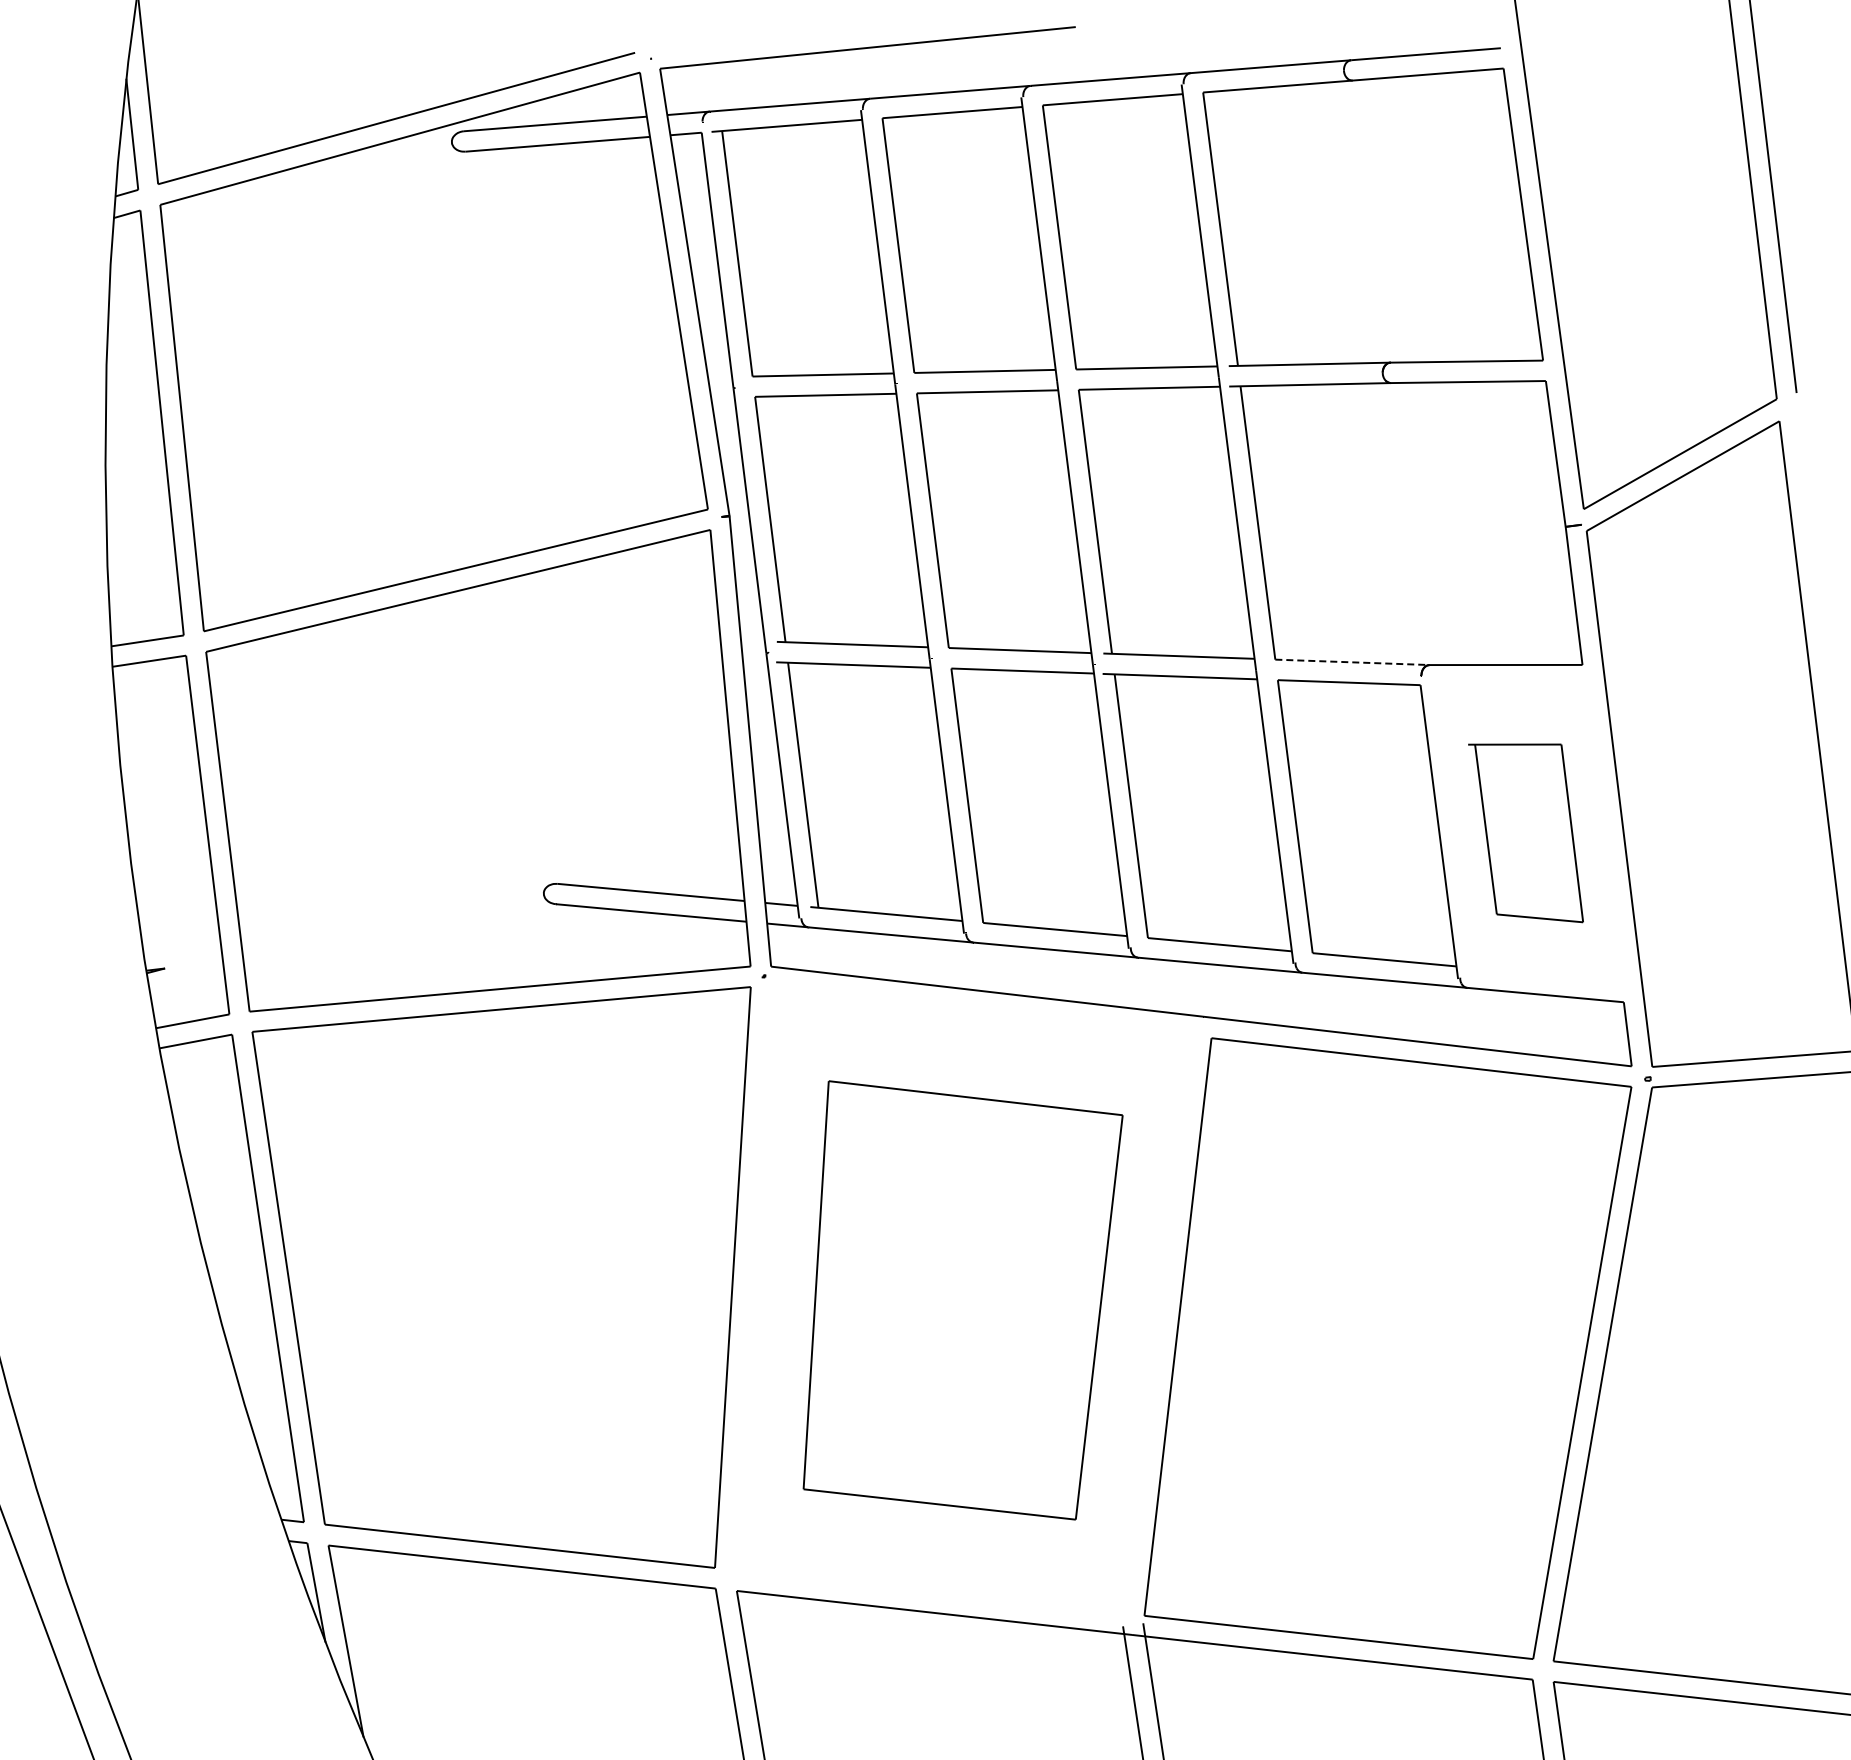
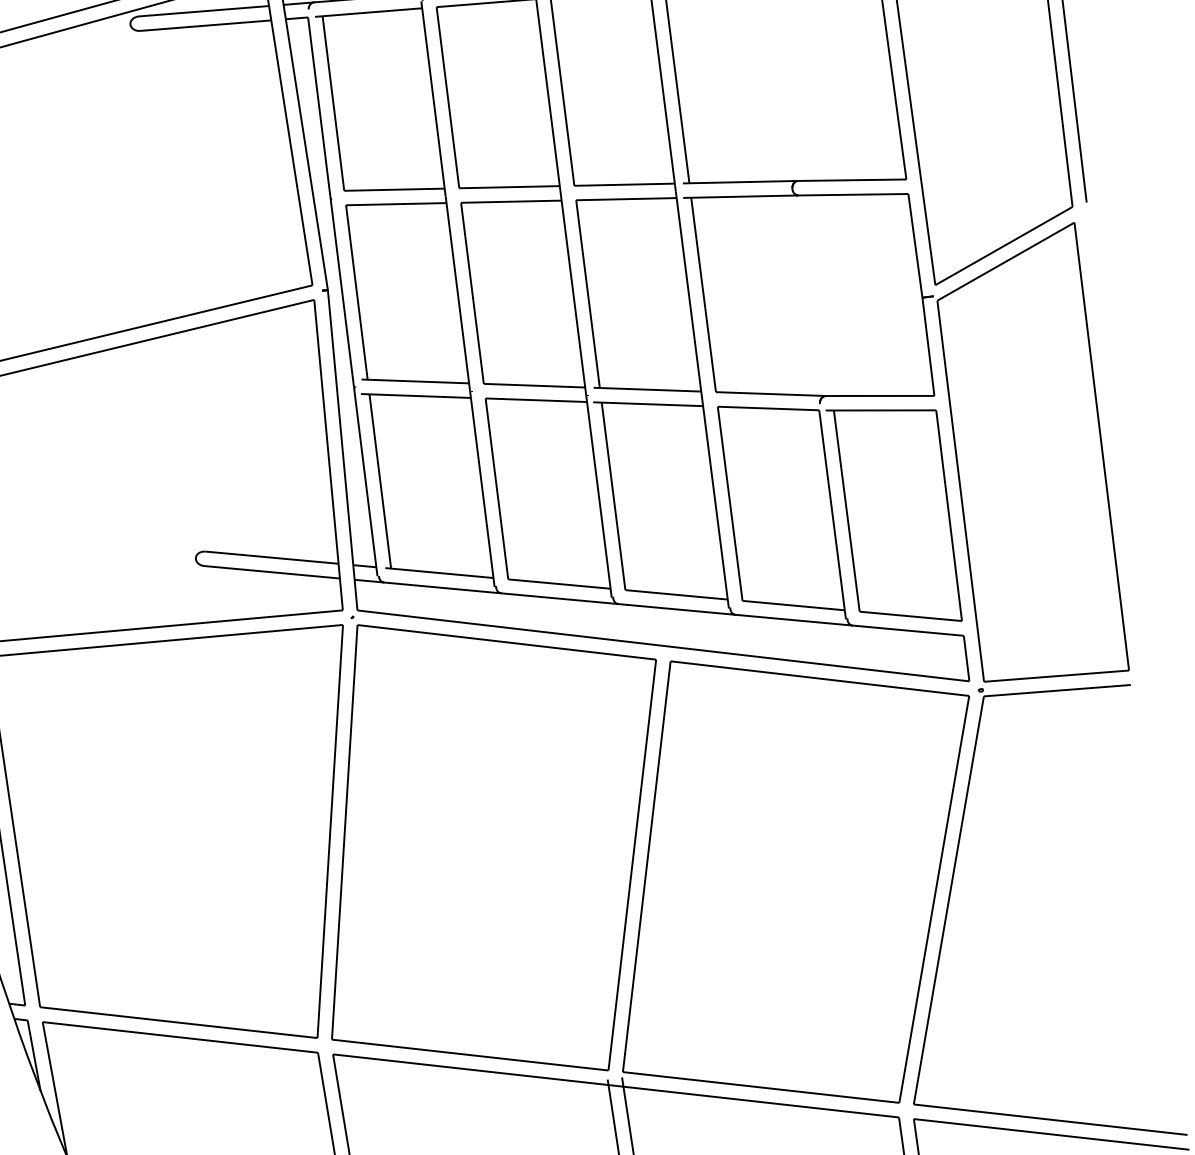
line: (1353, 662) -> (771, 394), dashed -> solid
part: (1525, 833) -> (893, 515), size x1.67
part: (962, 1300) -> (493, 847), size x1.43

